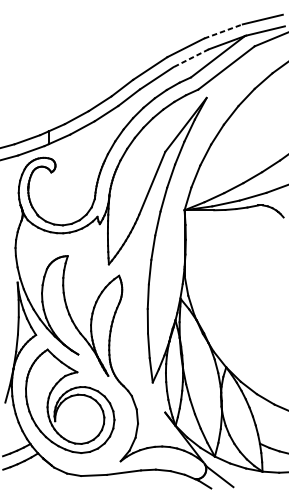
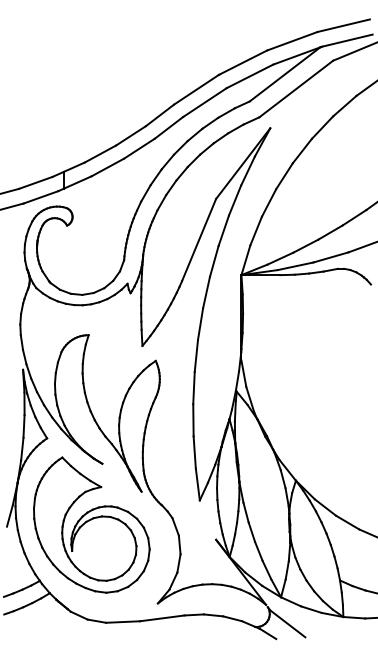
line: (223, 31) -> (292, 41), dashed -> solid
line: (190, 58) -> (249, 76), dashed -> solid

